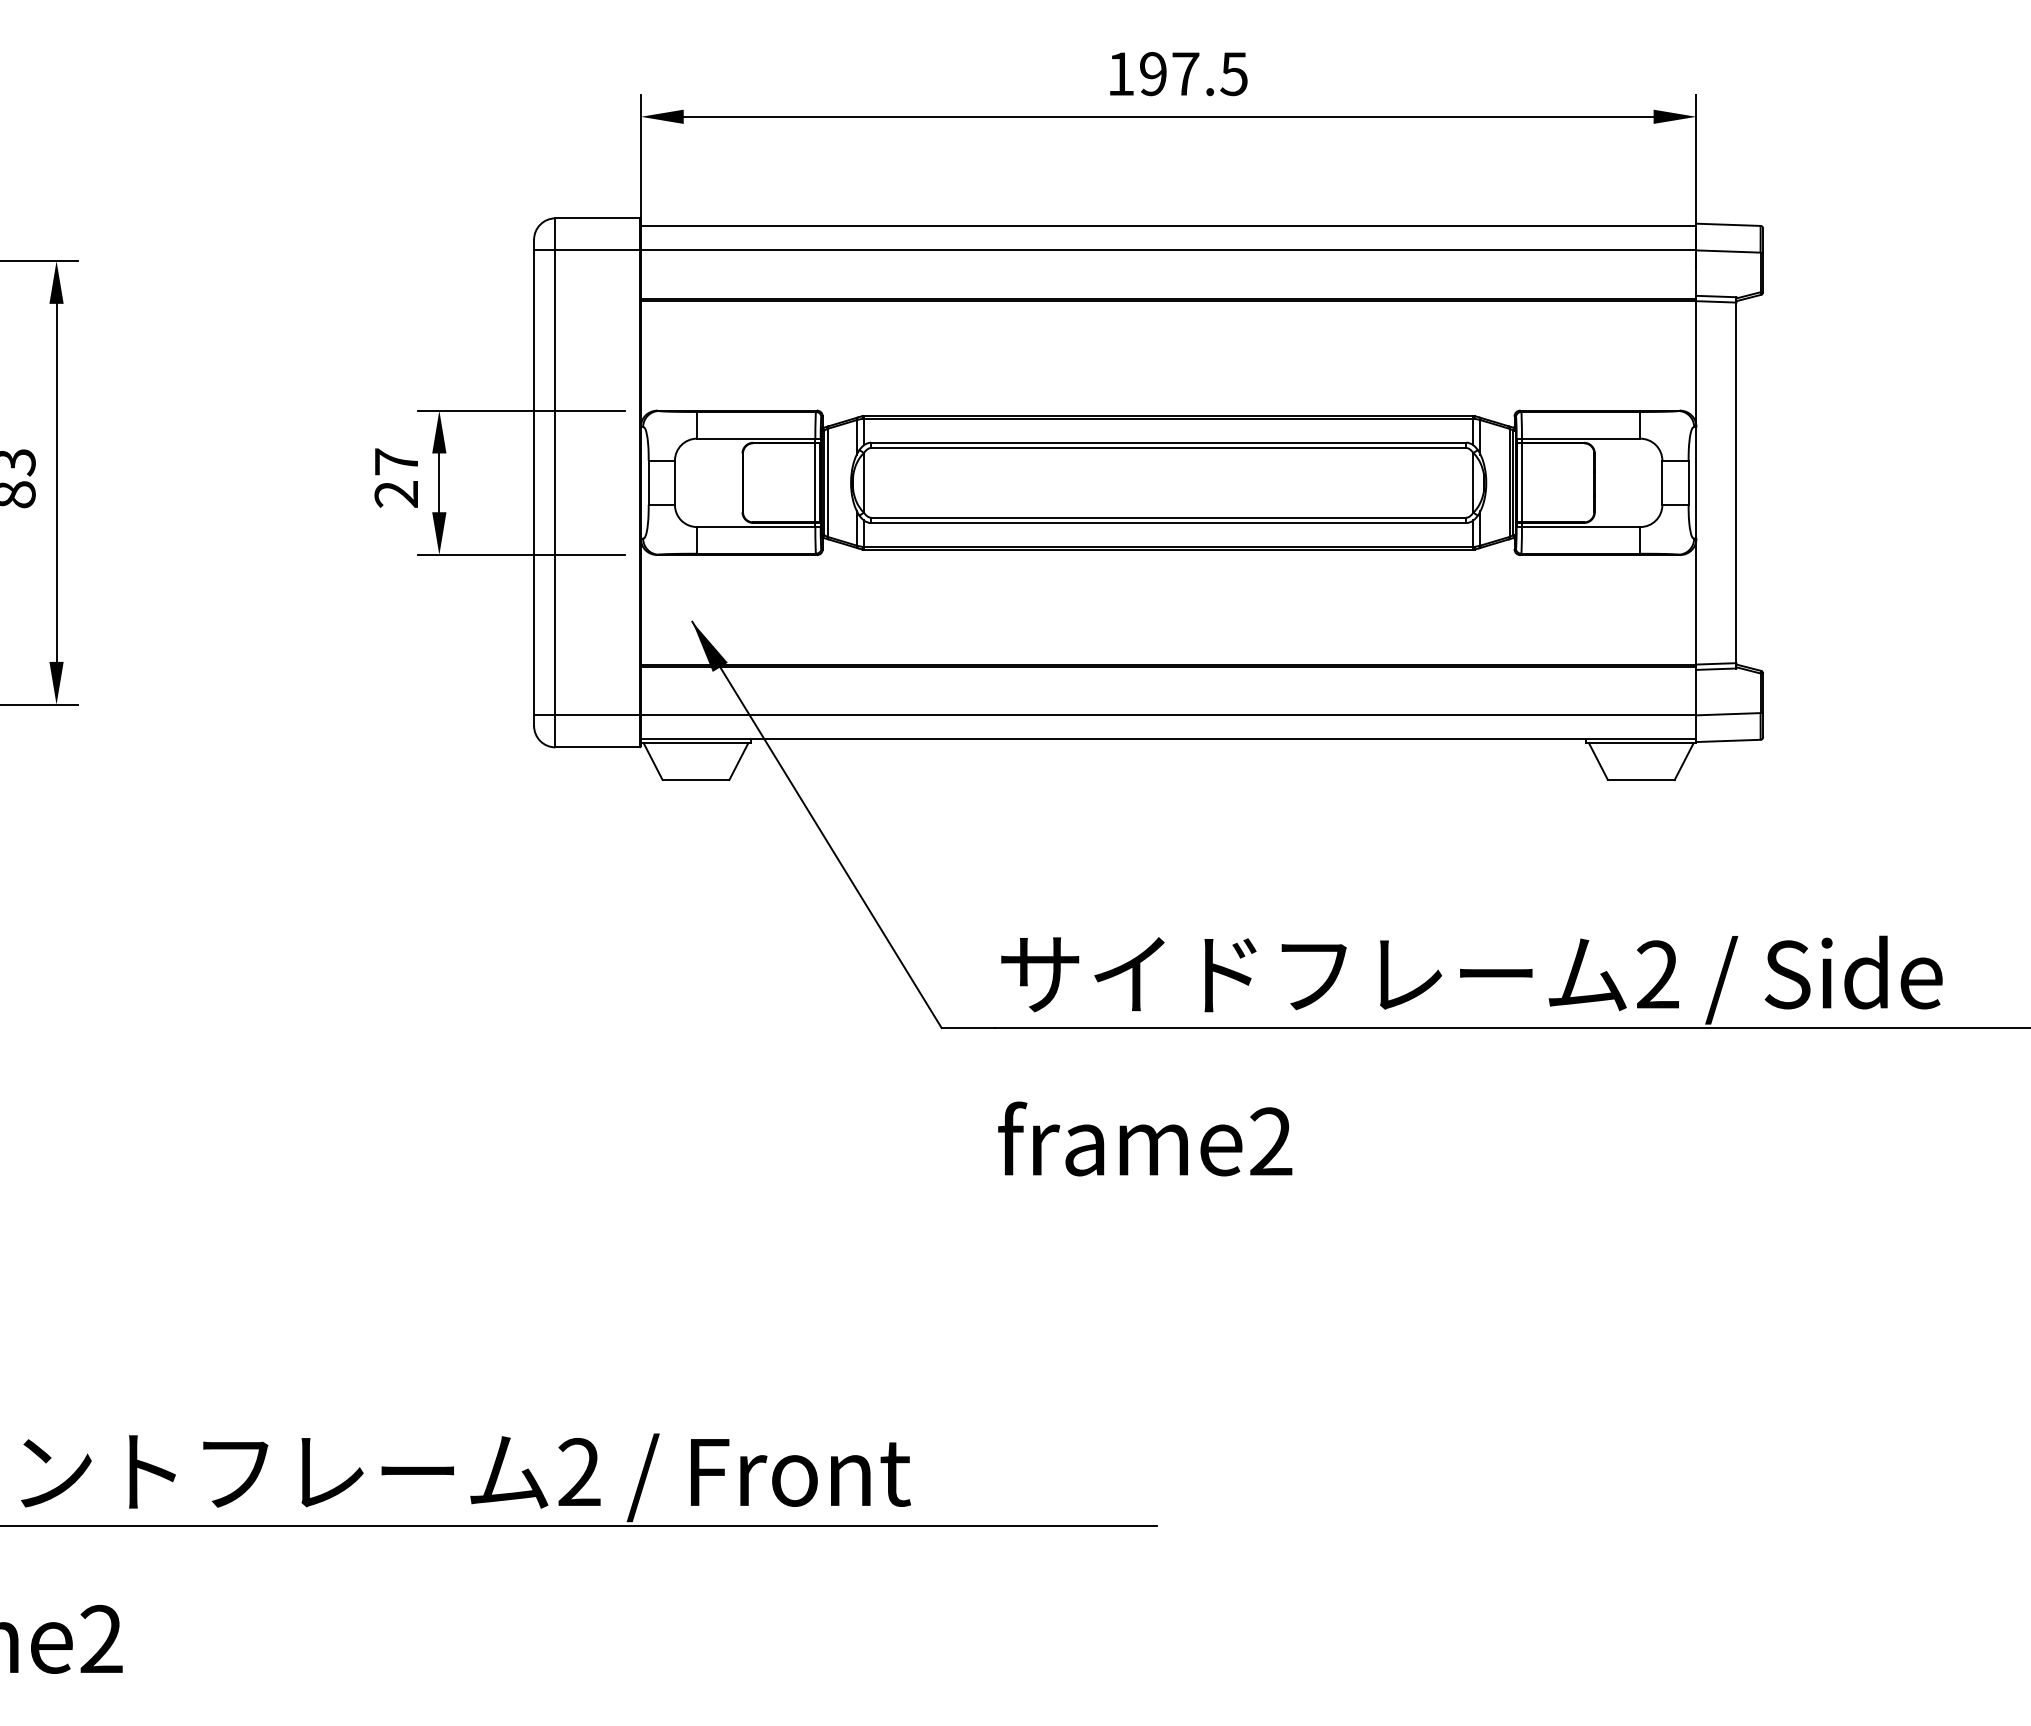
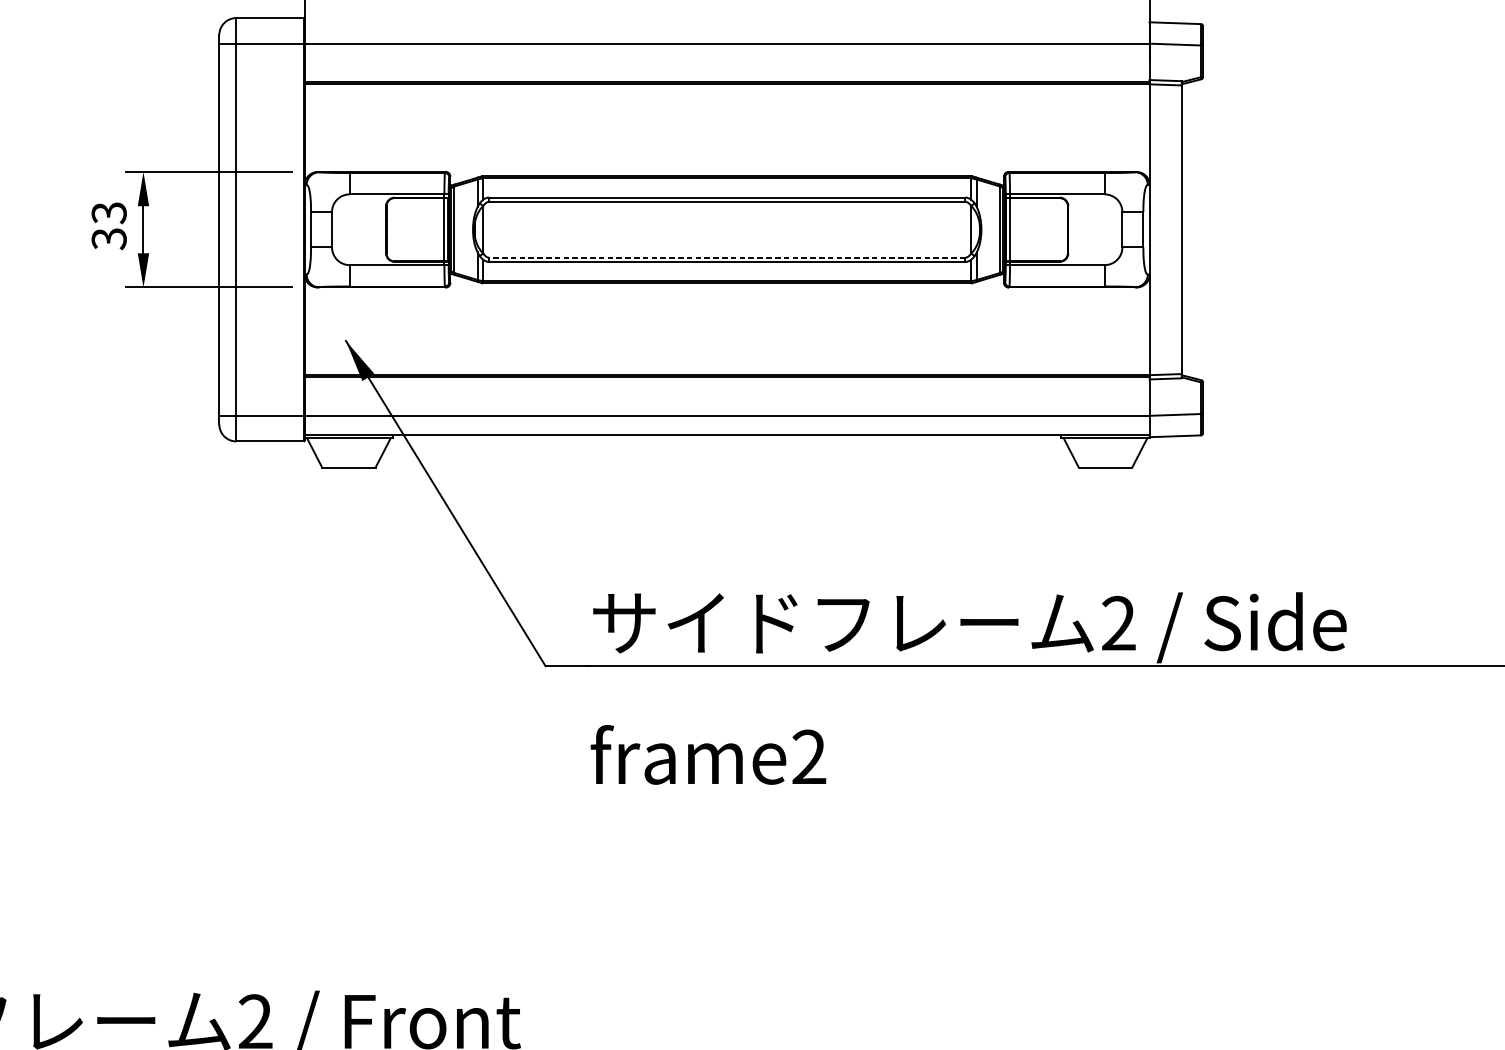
line: (1168, 226) -> (727, 24), removed
text: (396, 478) -> (109, 226), 27 -> 33
line: (1168, 517) -> (727, 257), solid -> dashed

